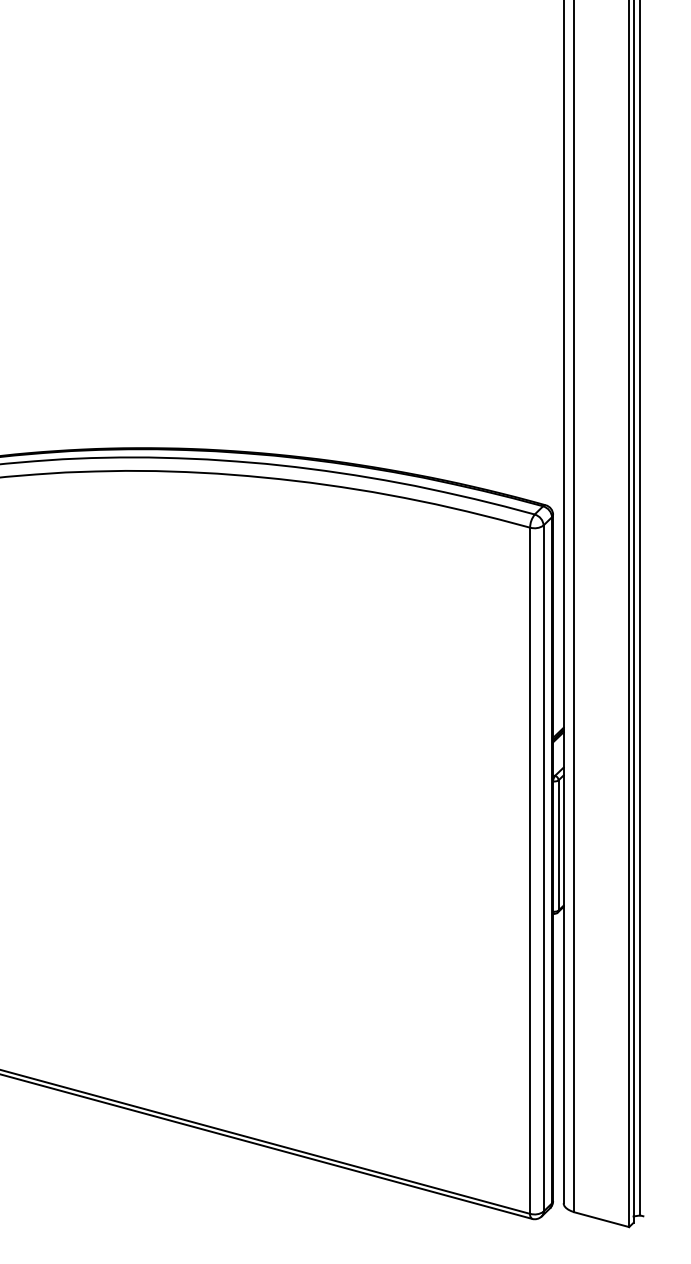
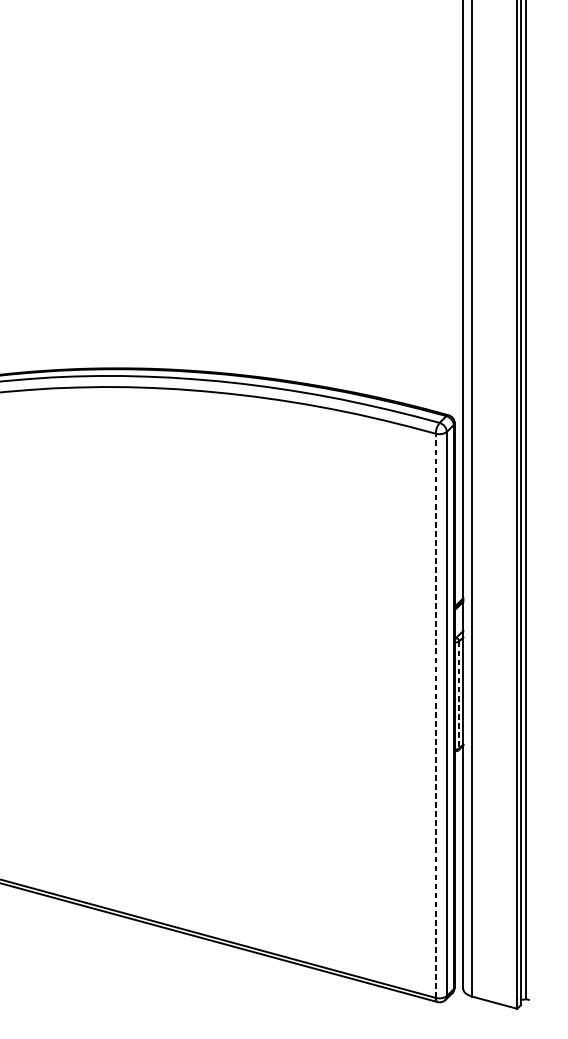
line: (558, 845) -> (459, 695), solid -> dashed
line: (530, 870) -> (436, 715), solid -> dashed

